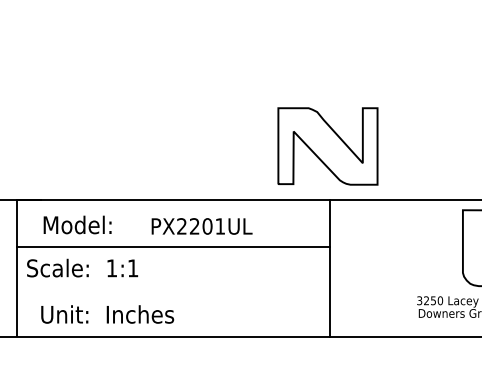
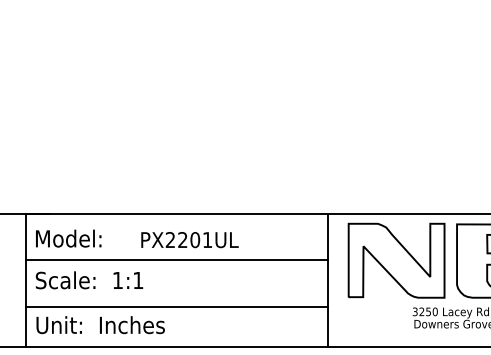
curve: (337, 136) -> (405, 251), moved
text: (77, 224) -> (68, 238), moved
text: (201, 226) -> (189, 240), moved
line: (173, 295) -> (177, 306), added
text: (107, 314) -> (100, 325), moved

